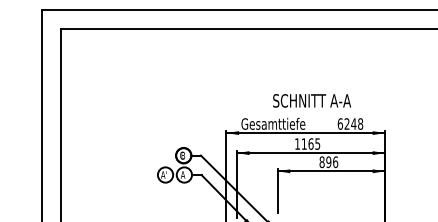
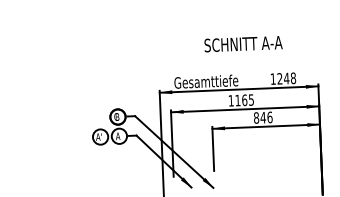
text: (312, 100) -> (243, 43), moved
text: (339, 123) -> (272, 78), 6248 -> 1248
text: (328, 162) -> (262, 118), 896 -> 846

